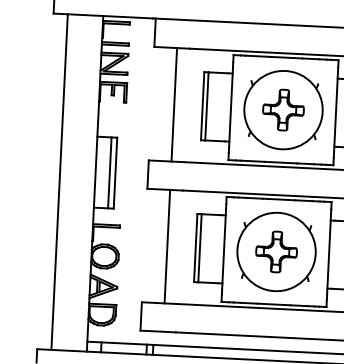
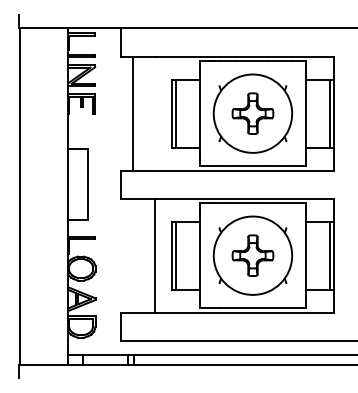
line: (174, 104) -> (132, 113), moved
line: (109, 172) -> (82, 184), removed
line: (59, 182) -> (19, 196), moved
line: (167, 246) -> (154, 255), moved

